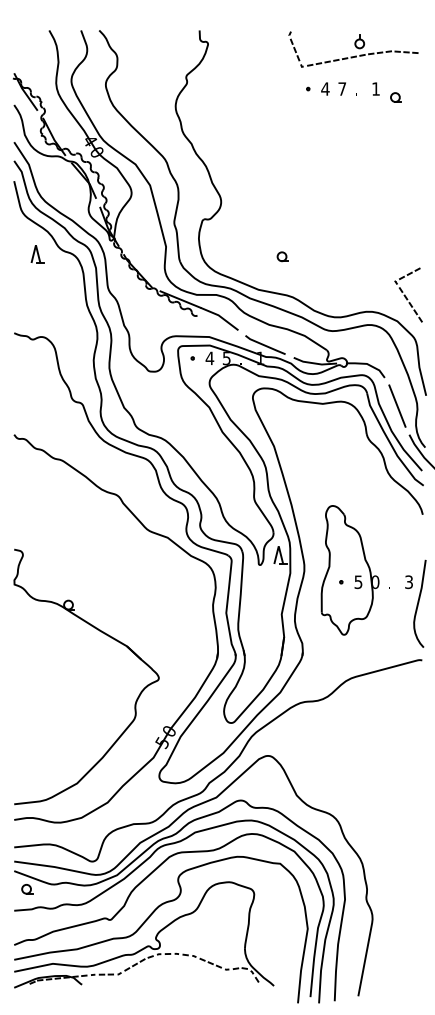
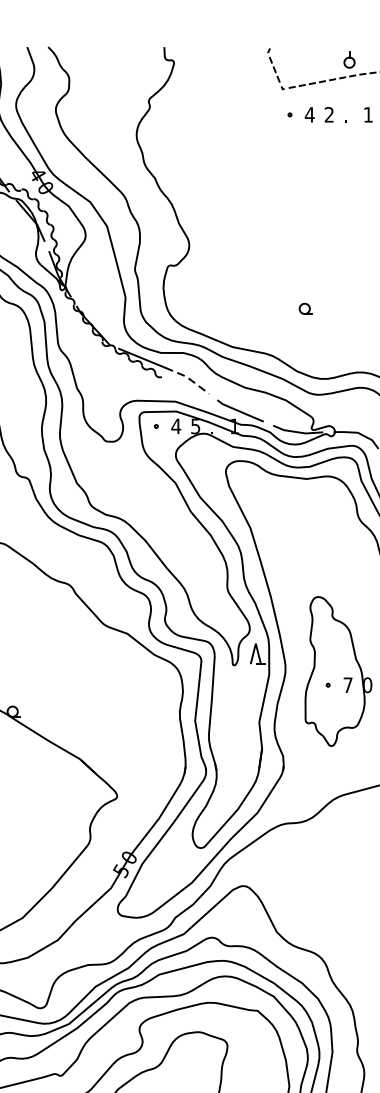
text: (342, 88) -> (329, 114), 7 -> 2
part: (282, 256) -> (305, 308), moved
line: (220, 316) -> (188, 377), solid -> dashed
text: (358, 582) -> (348, 685), 5 -> 7

